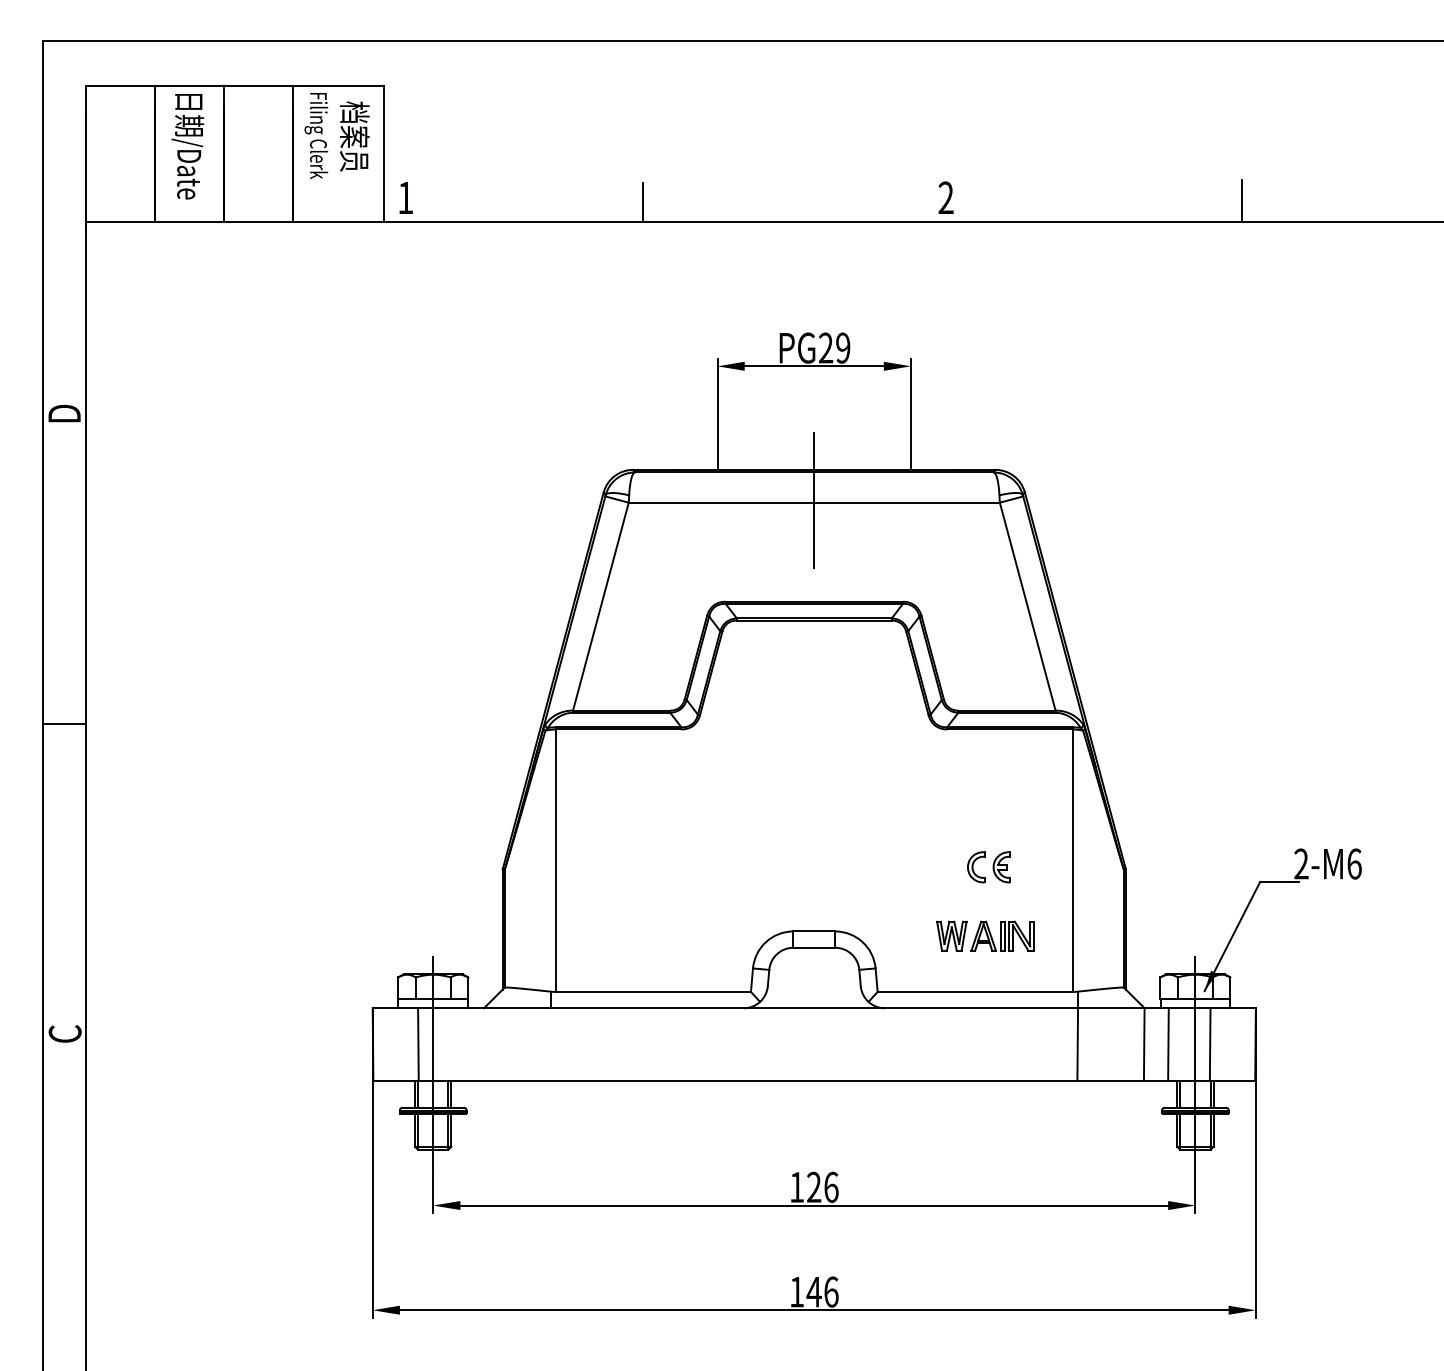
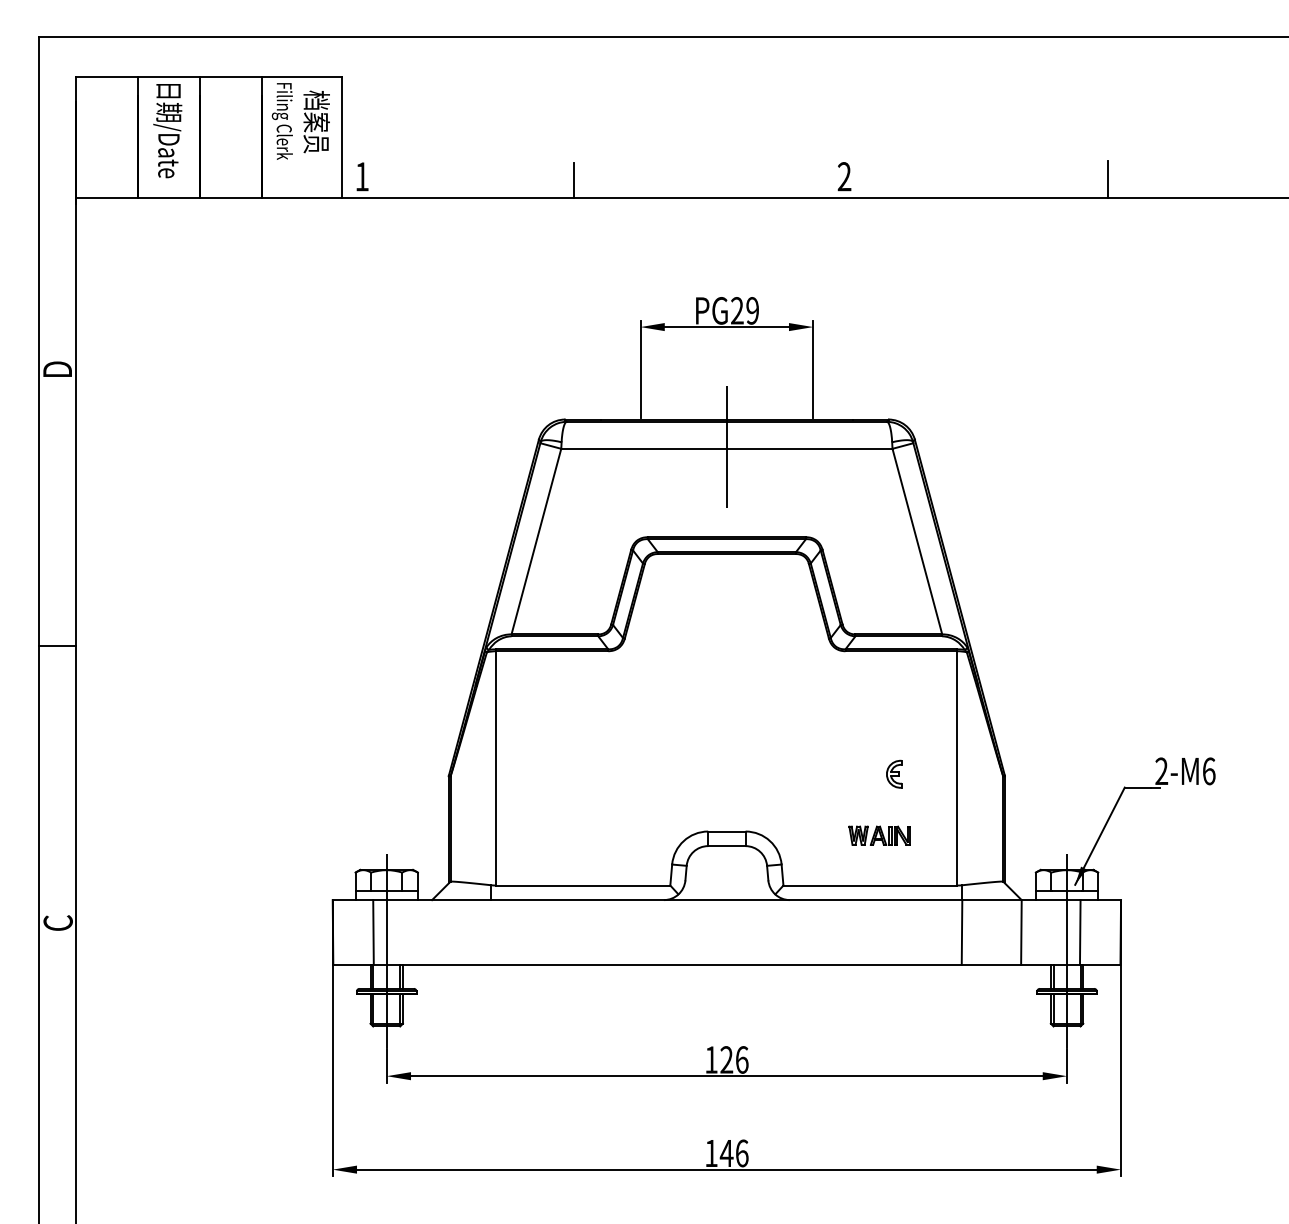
part: (976, 866) -> (871, 773), removed
part: (985, 935) -> (879, 835), size x0.7
line: (1167, 1044) -> (1042, 932), removed

